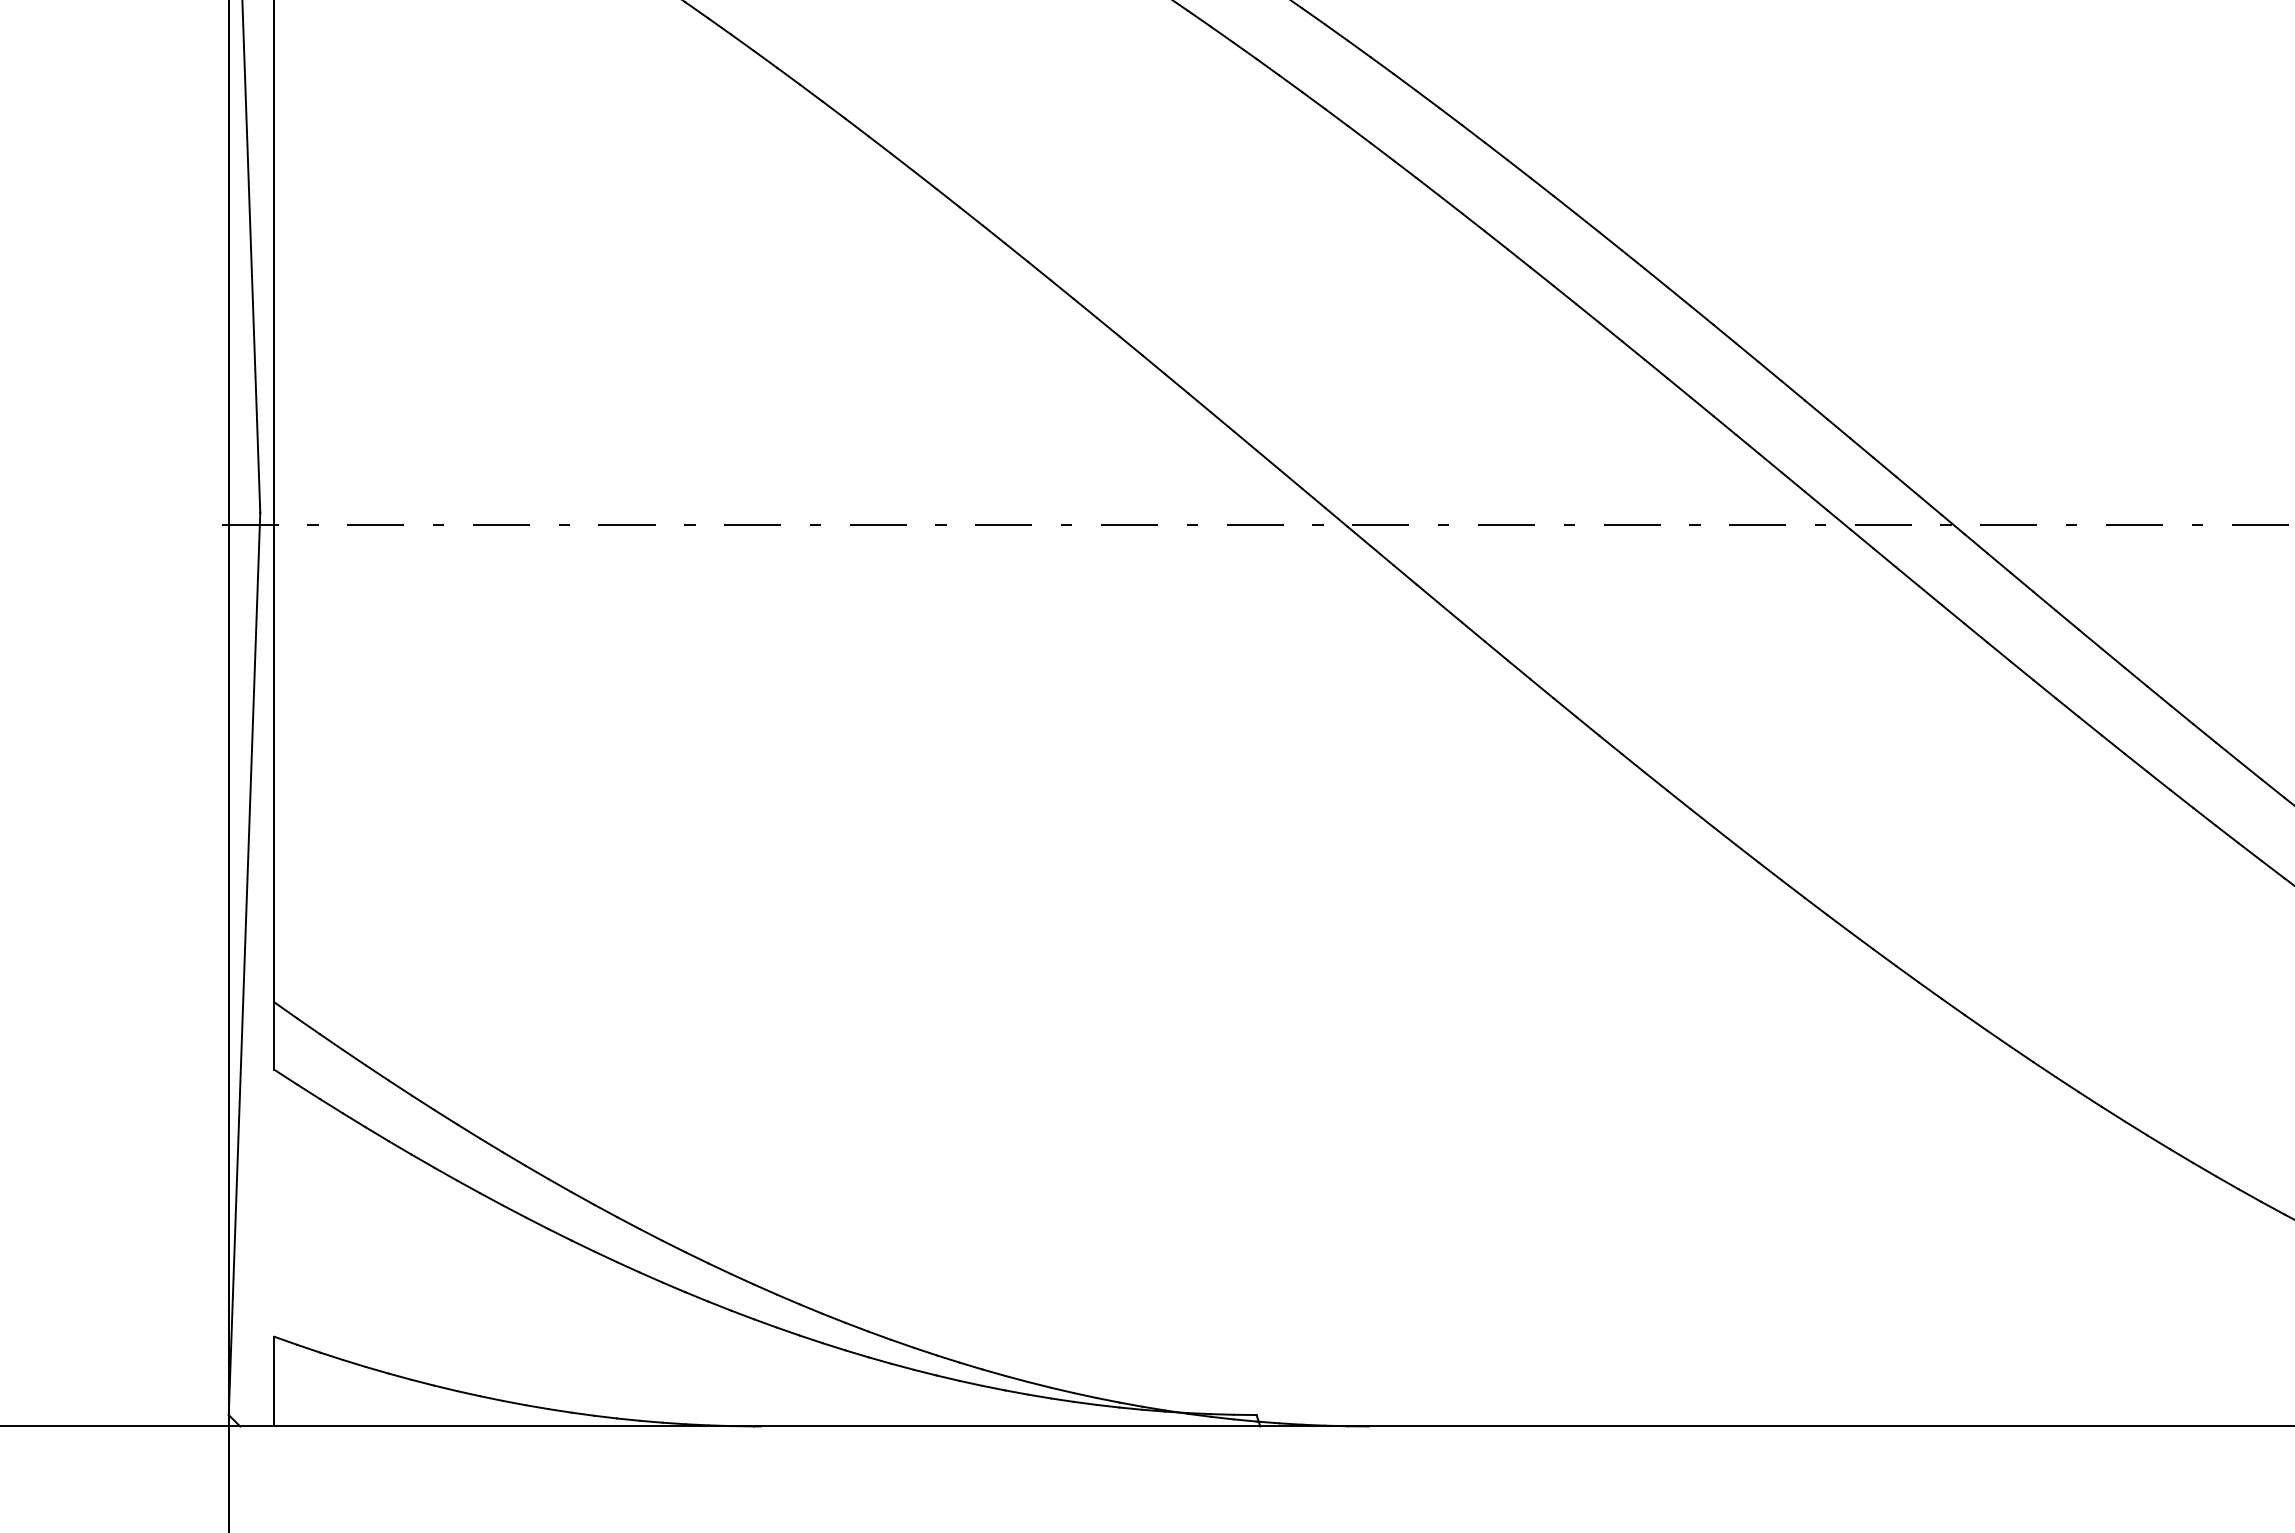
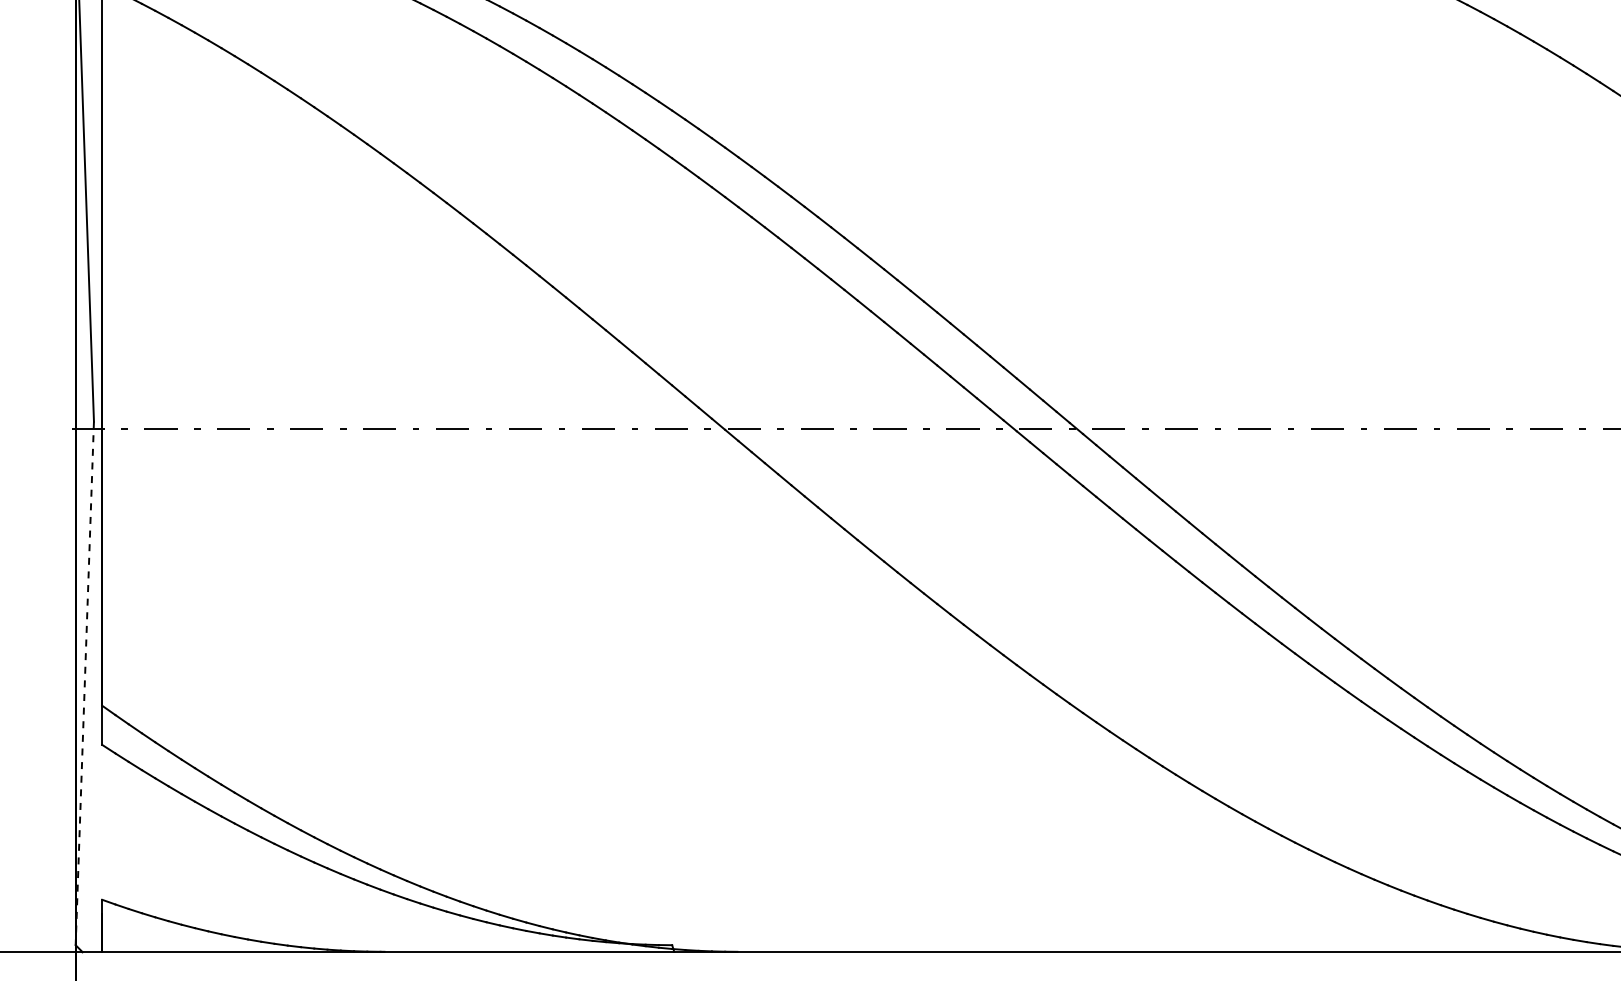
line: (243, 964) -> (84, 683), solid -> dashed

